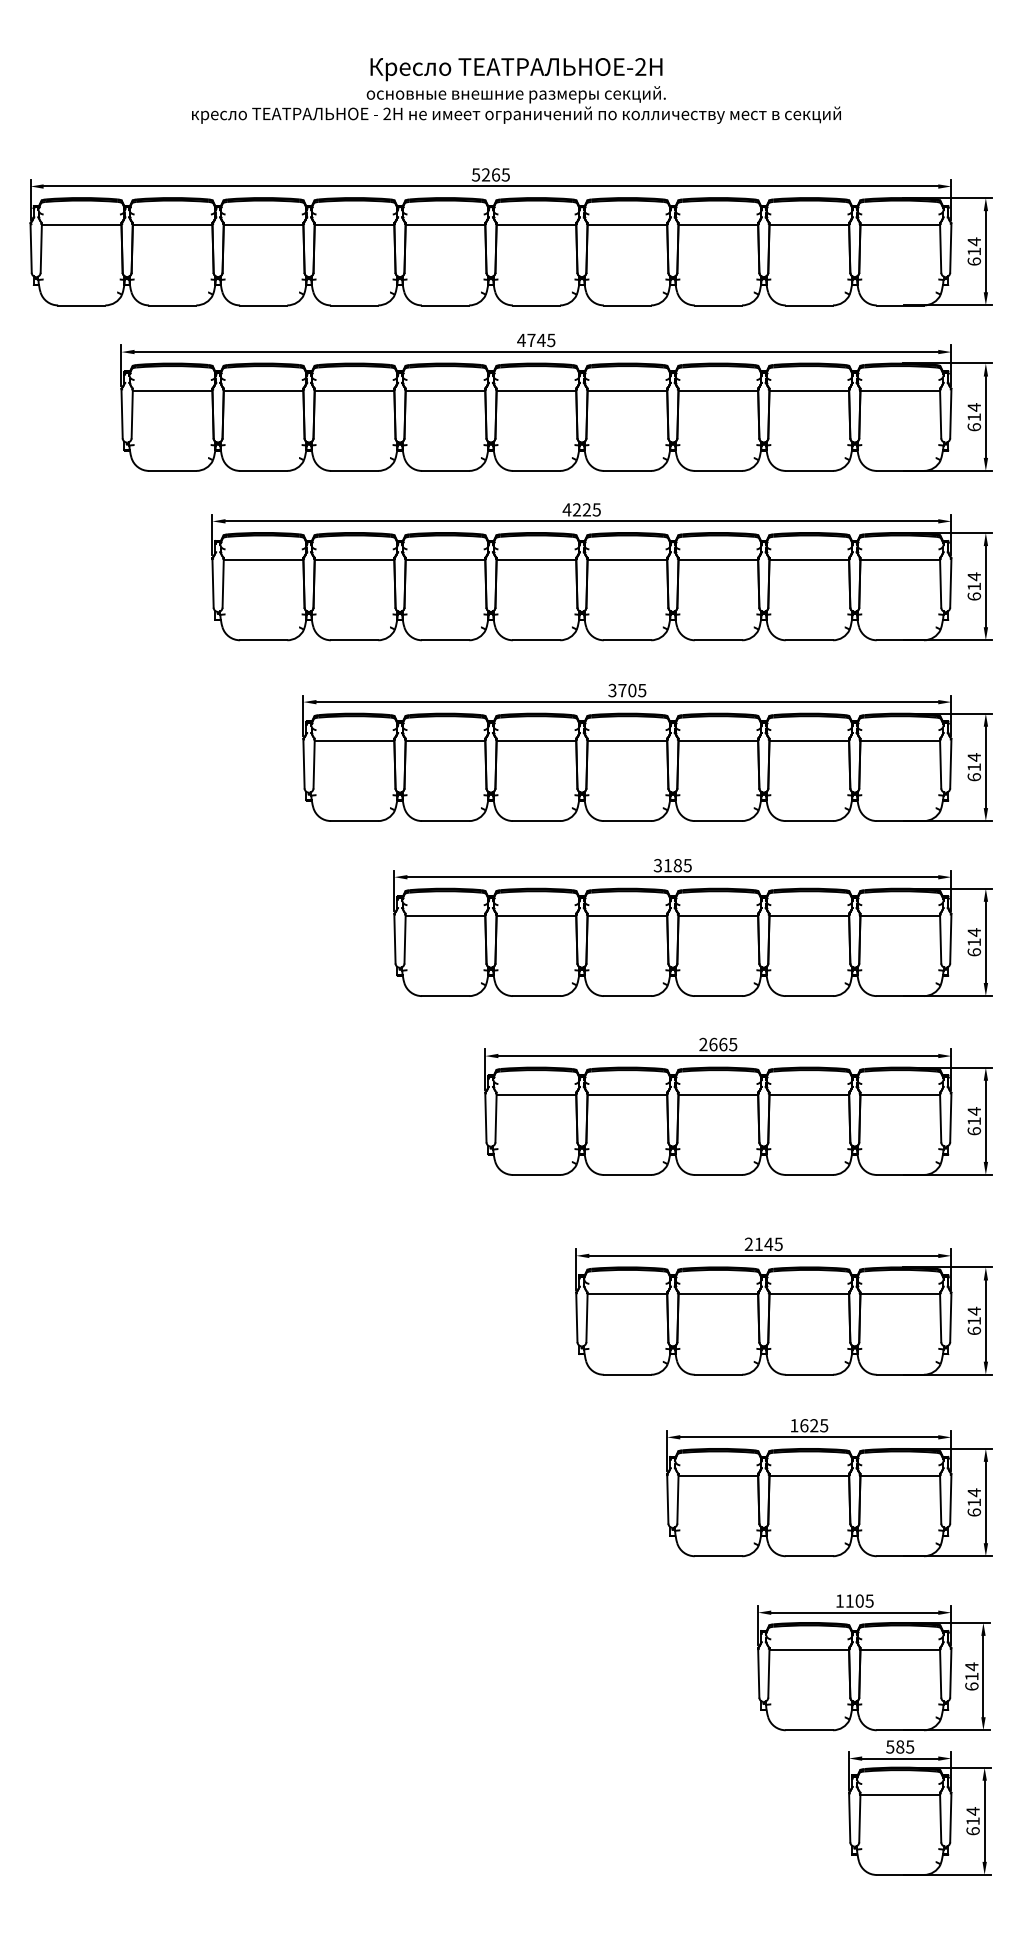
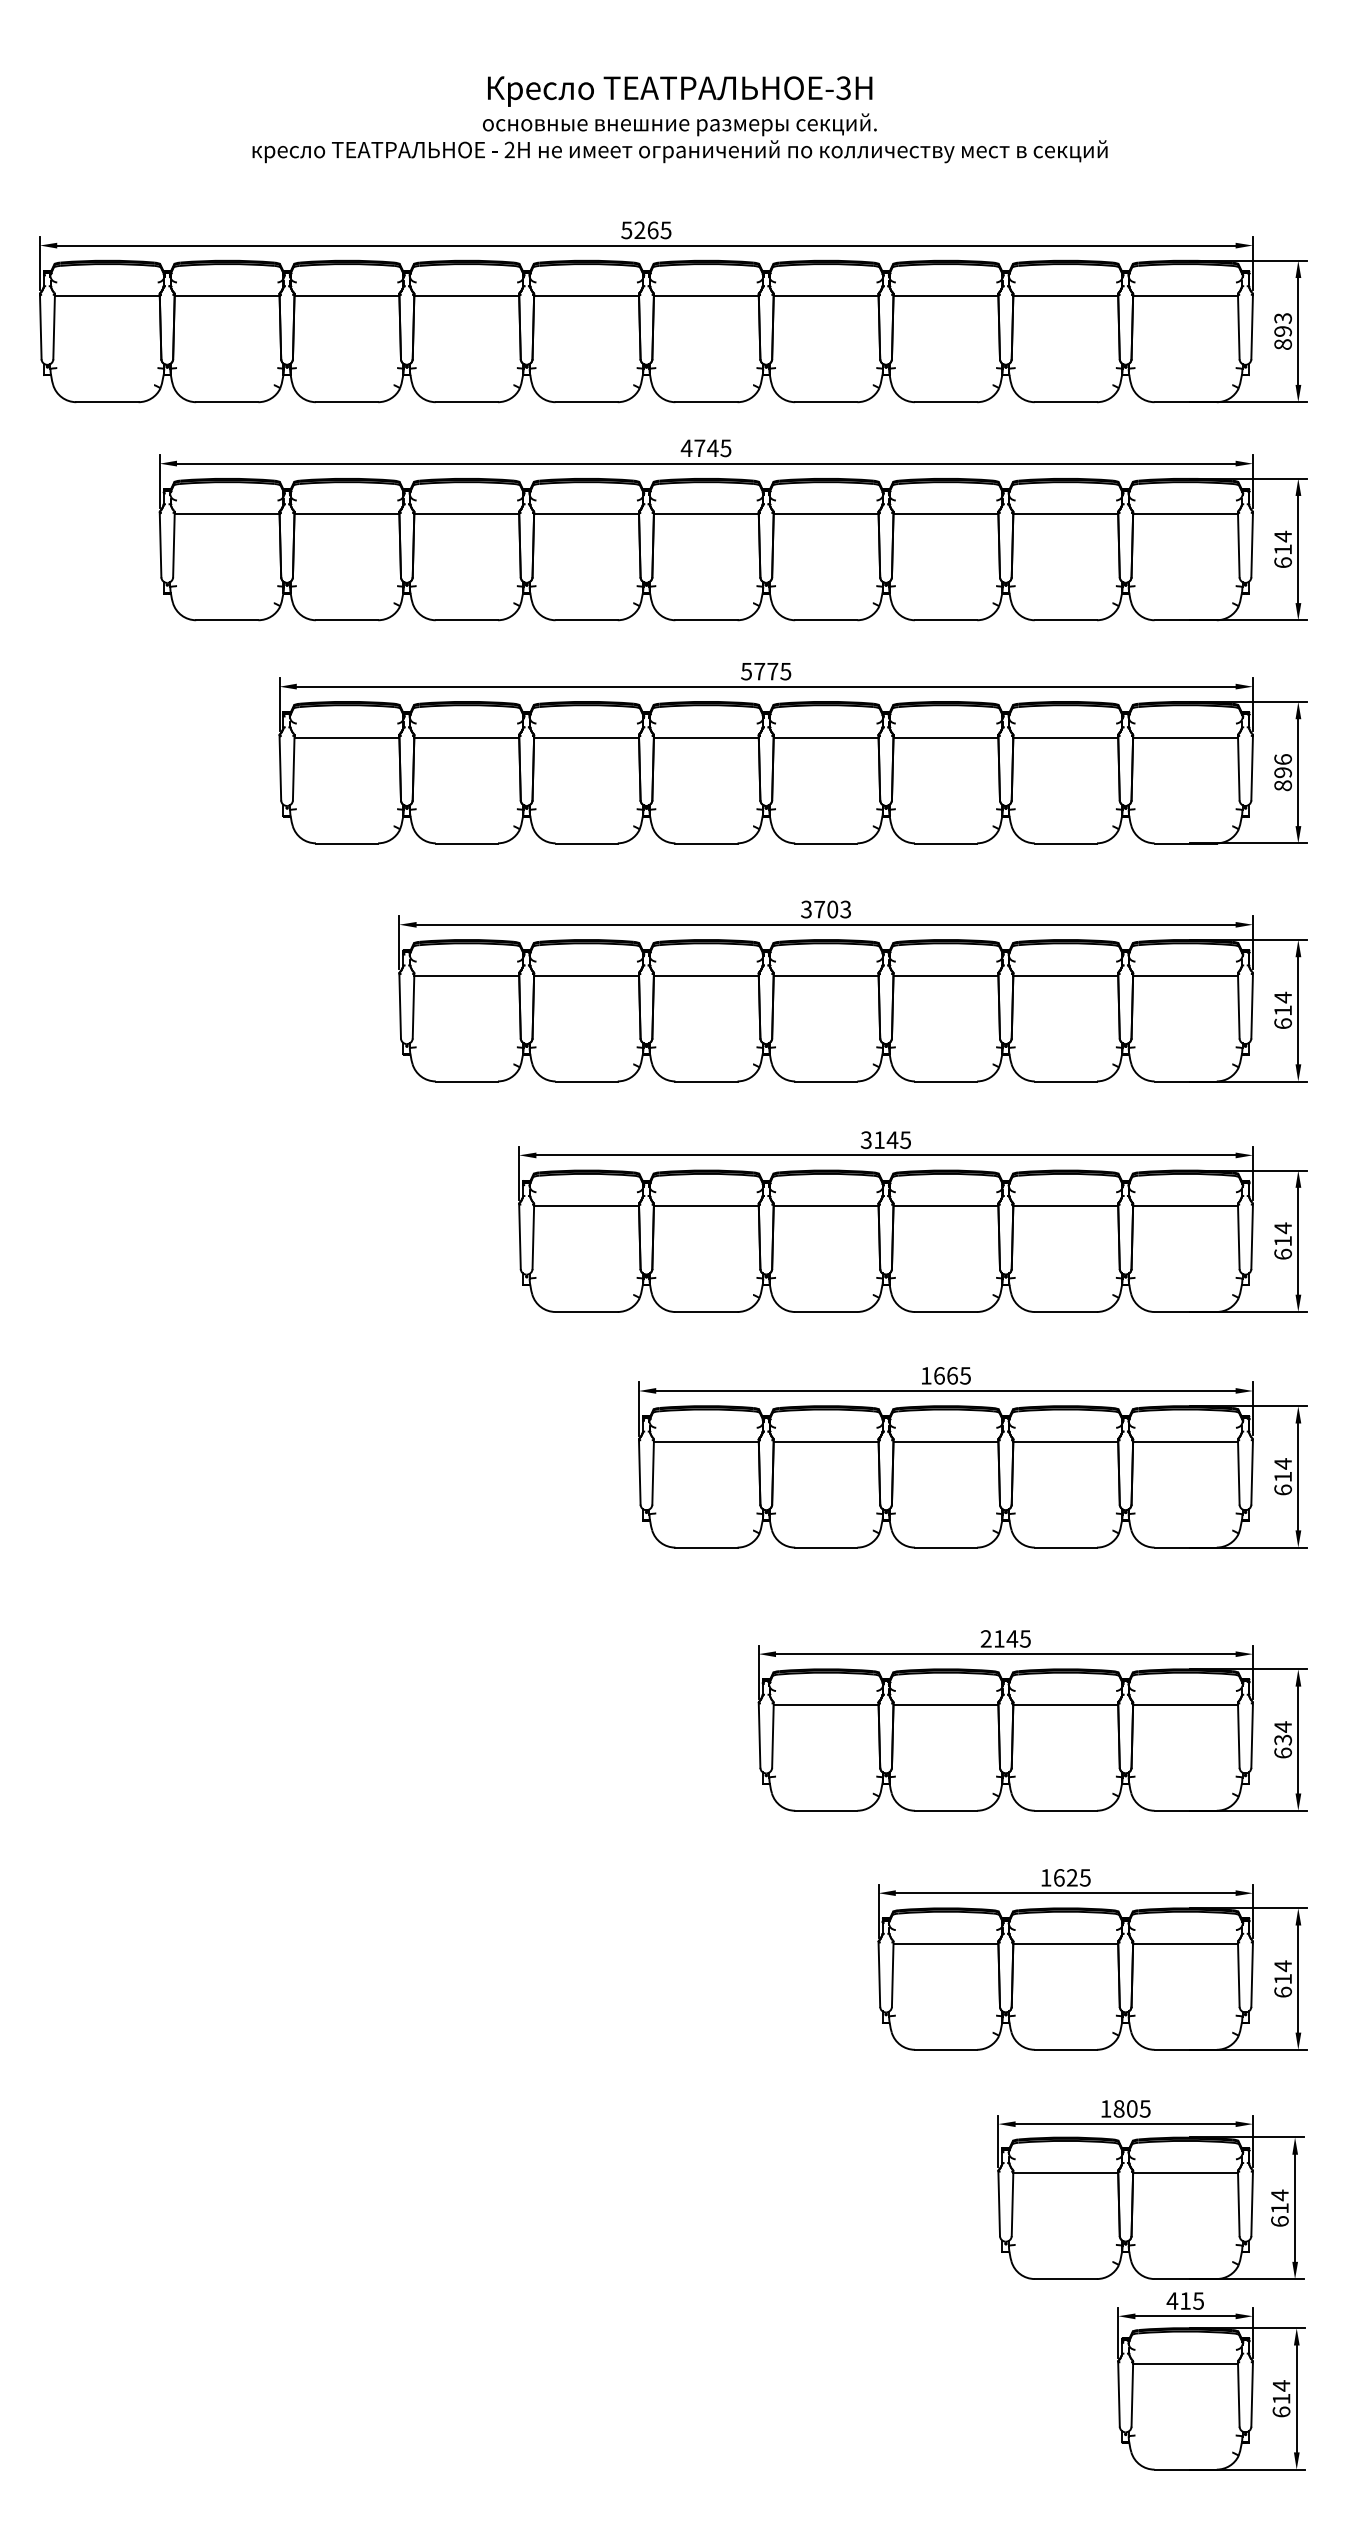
text: (640, 66) -> (843, 87), -2 -> -3
text: (974, 251) -> (1283, 331), 614 -> 893
text: (576, 509) -> (759, 671), 4225 -> 5775
text: (974, 586) -> (1283, 772), 614 -> 896
text: (642, 689) -> (846, 908), 3705 -> 3703
text: (677, 865) -> (892, 1139), 3185 -> 3145
text: (703, 1044) -> (926, 1375), 2665 -> 1665
text: (974, 1321) -> (1283, 1740), 614 -> 634
text: (849, 1600) -> (1118, 2108), 1105 -> 1805
text: (894, 1746) -> (1177, 2300), 585 -> 415

